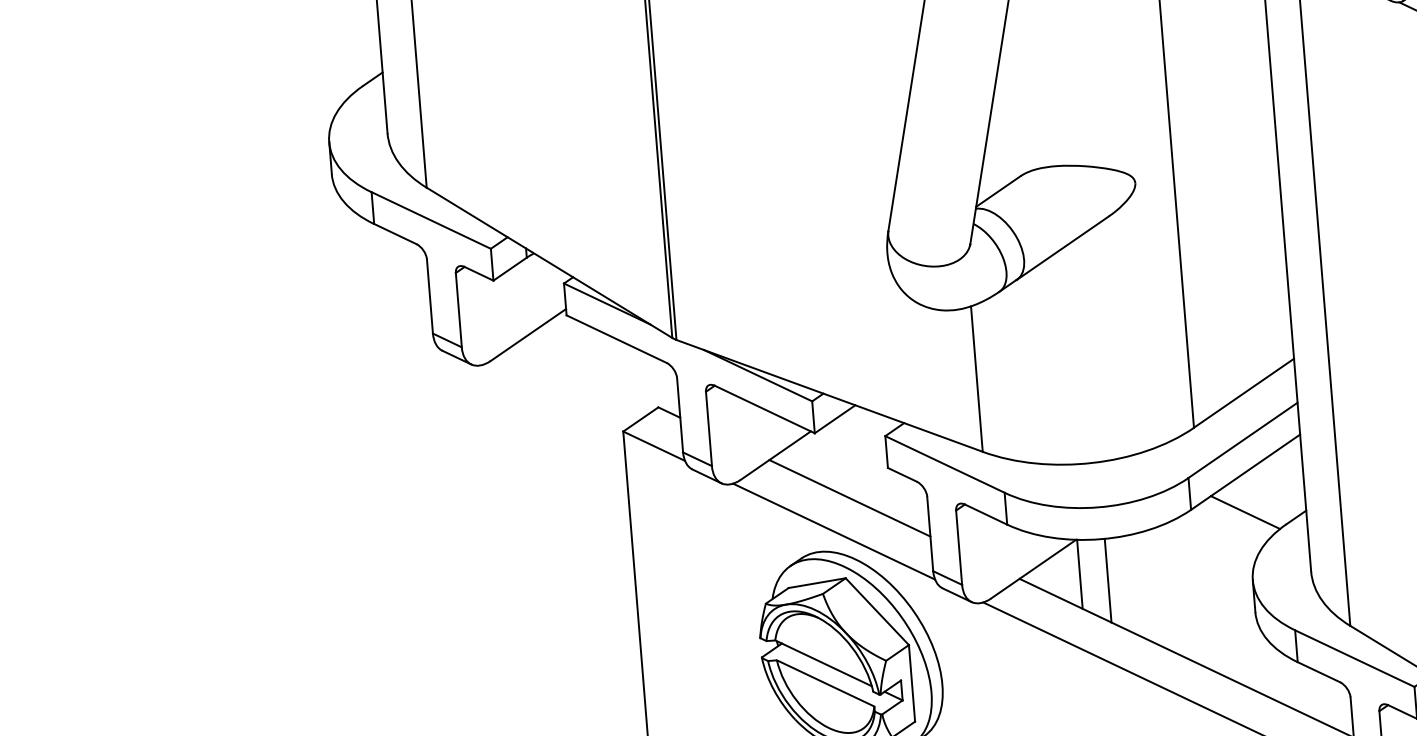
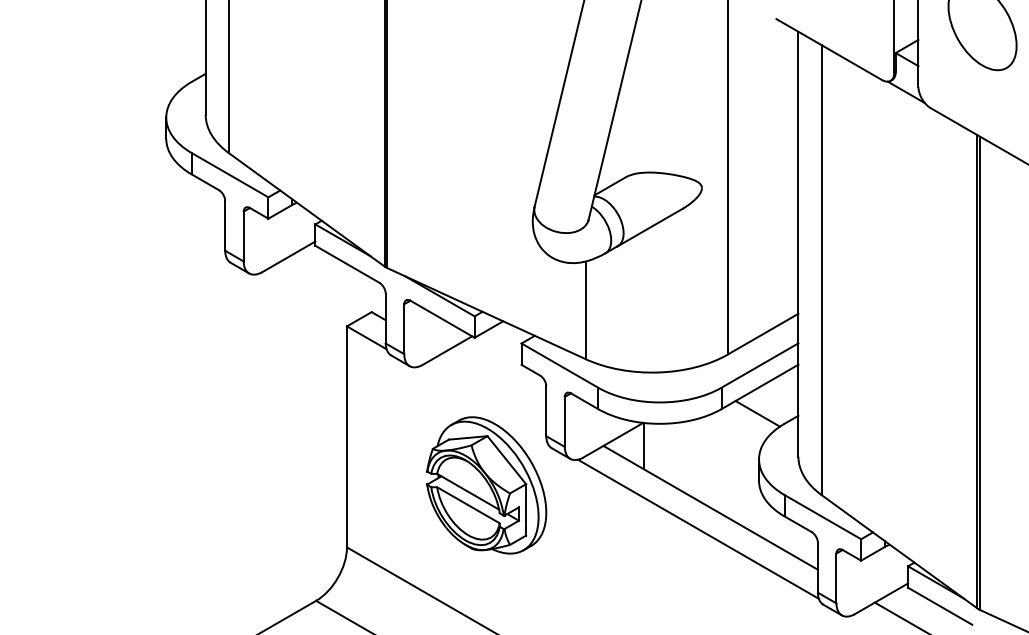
line: (849, 497) -> (494, 382), removed
line: (834, 531) -> (482, 404), removed
line: (1108, 580) -> (662, 451), removed

